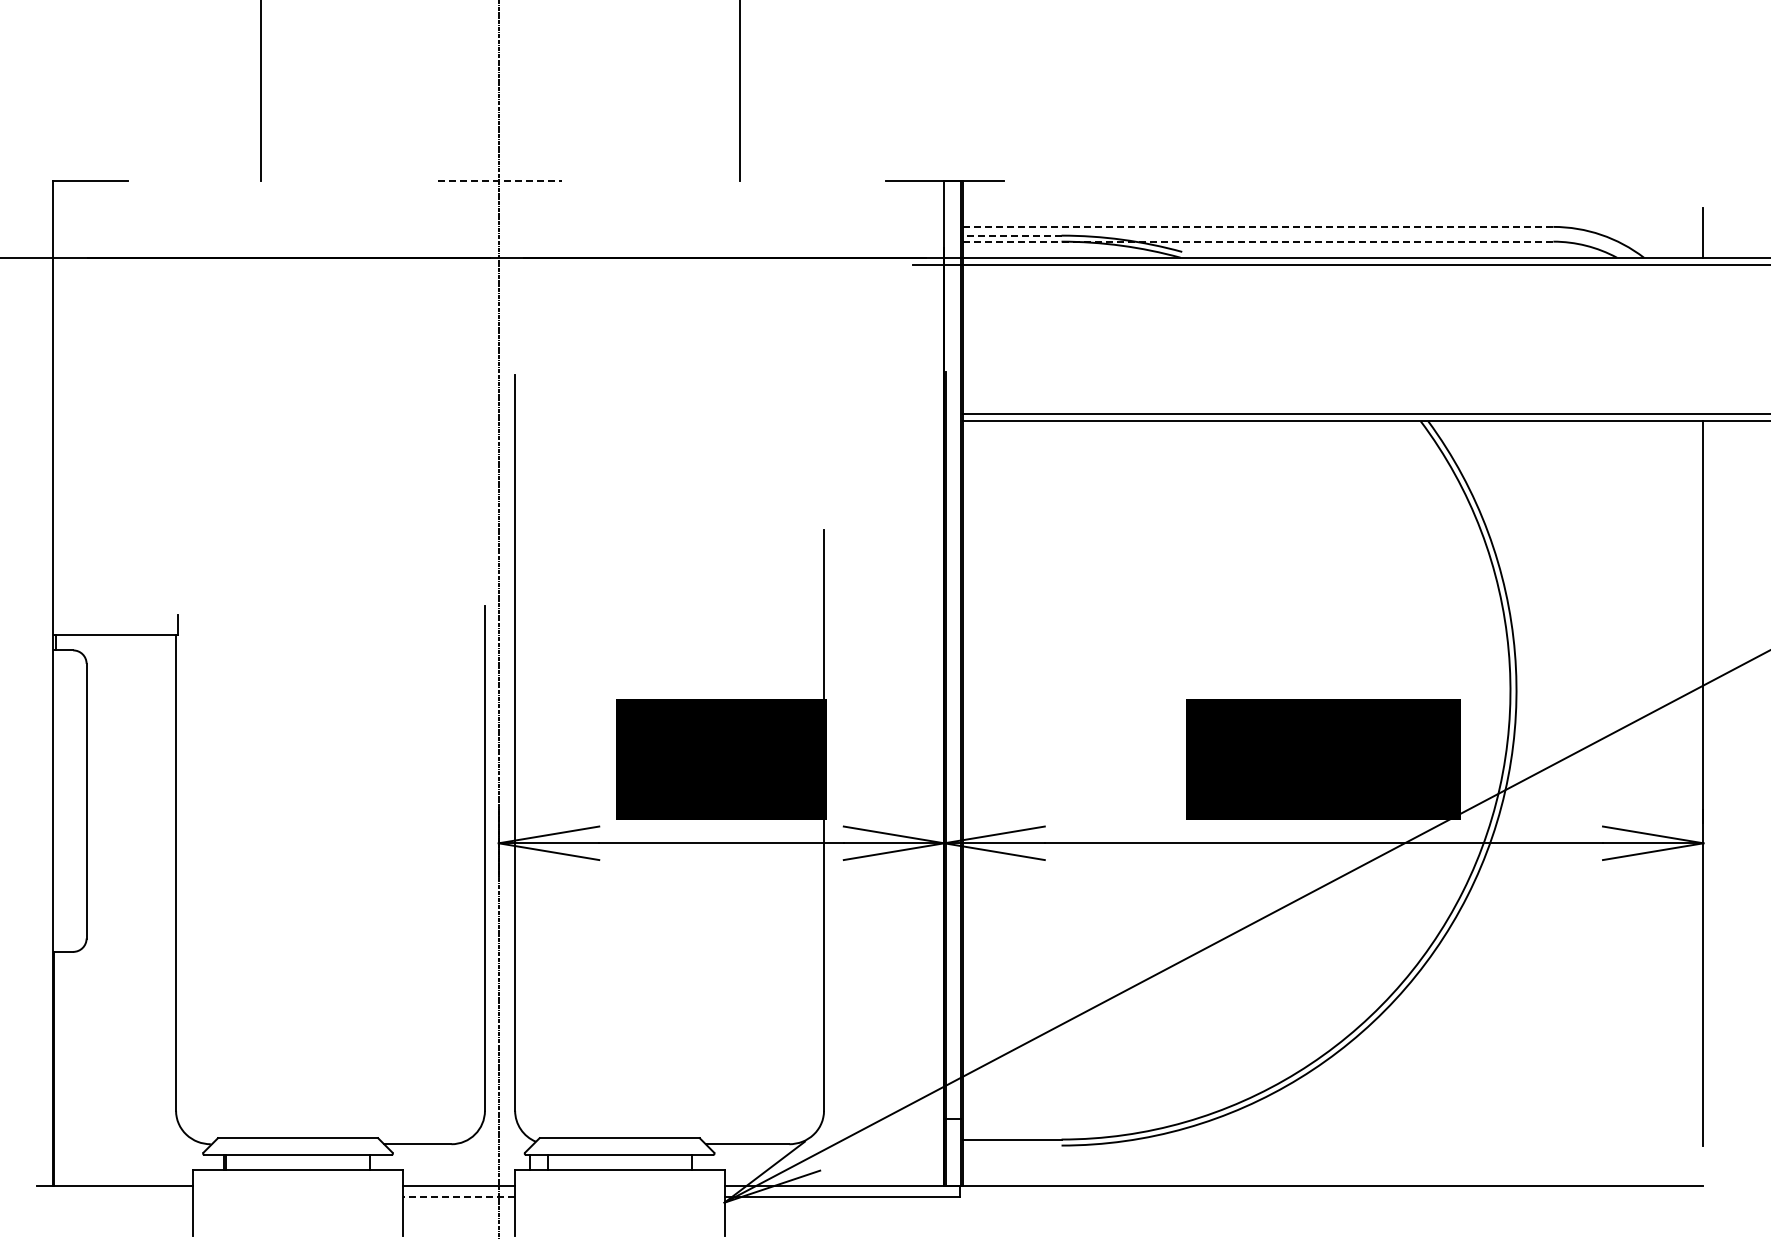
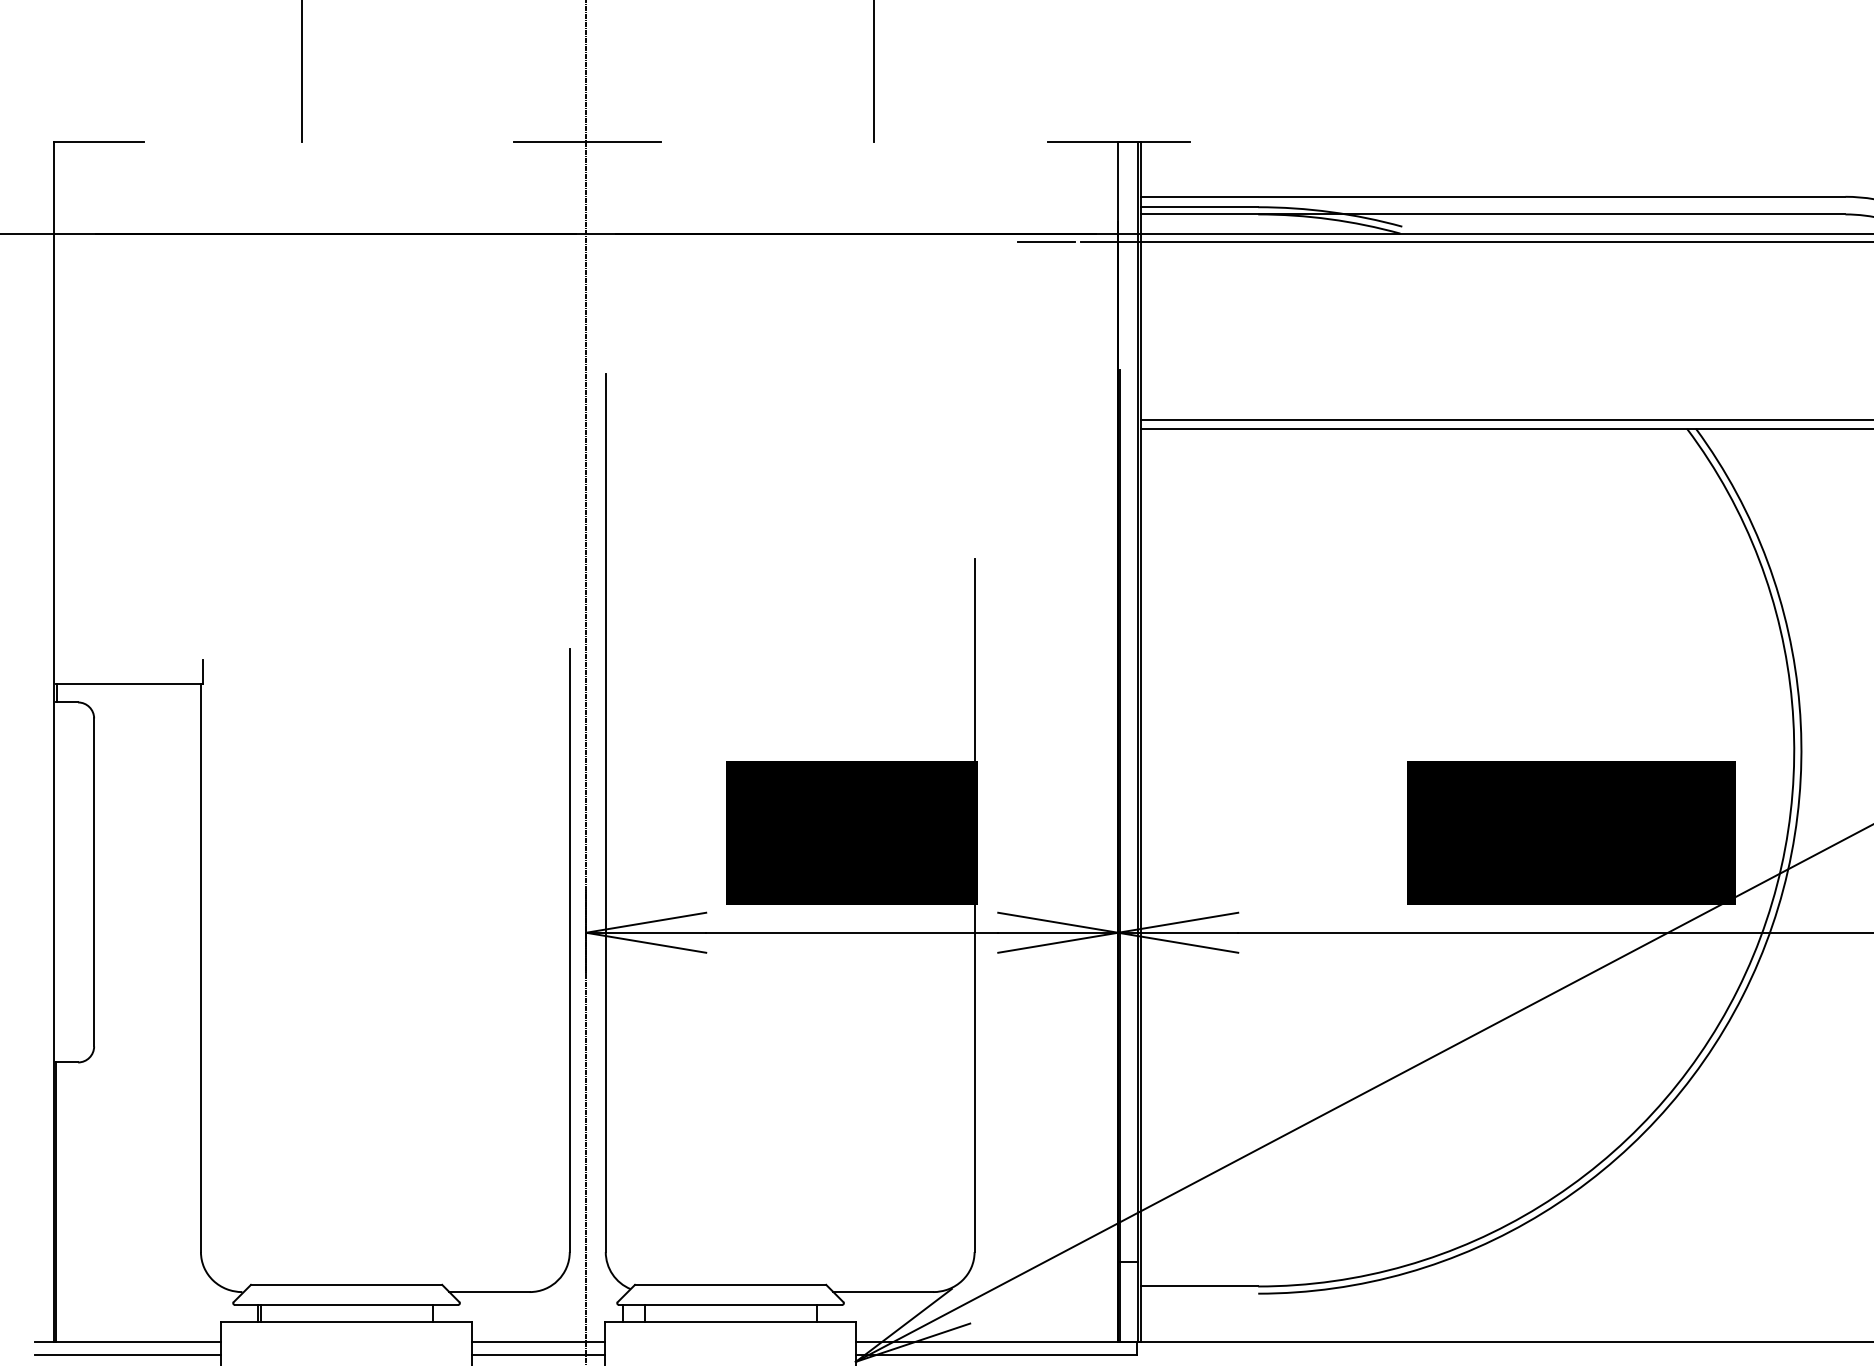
line: (500, 181) -> (588, 142), dashed -> solid
line: (1257, 226) -> (1492, 196), dashed -> solid
line: (1011, 235) -> (1198, 207), dashed -> solid
line: (1257, 241) -> (1492, 214), dashed -> solid
line: (884, 265) -> (1046, 242), added
line: (115, 1197) -> (128, 1355), added
line: (458, 1197) -> (538, 1355), dashed -> solid

